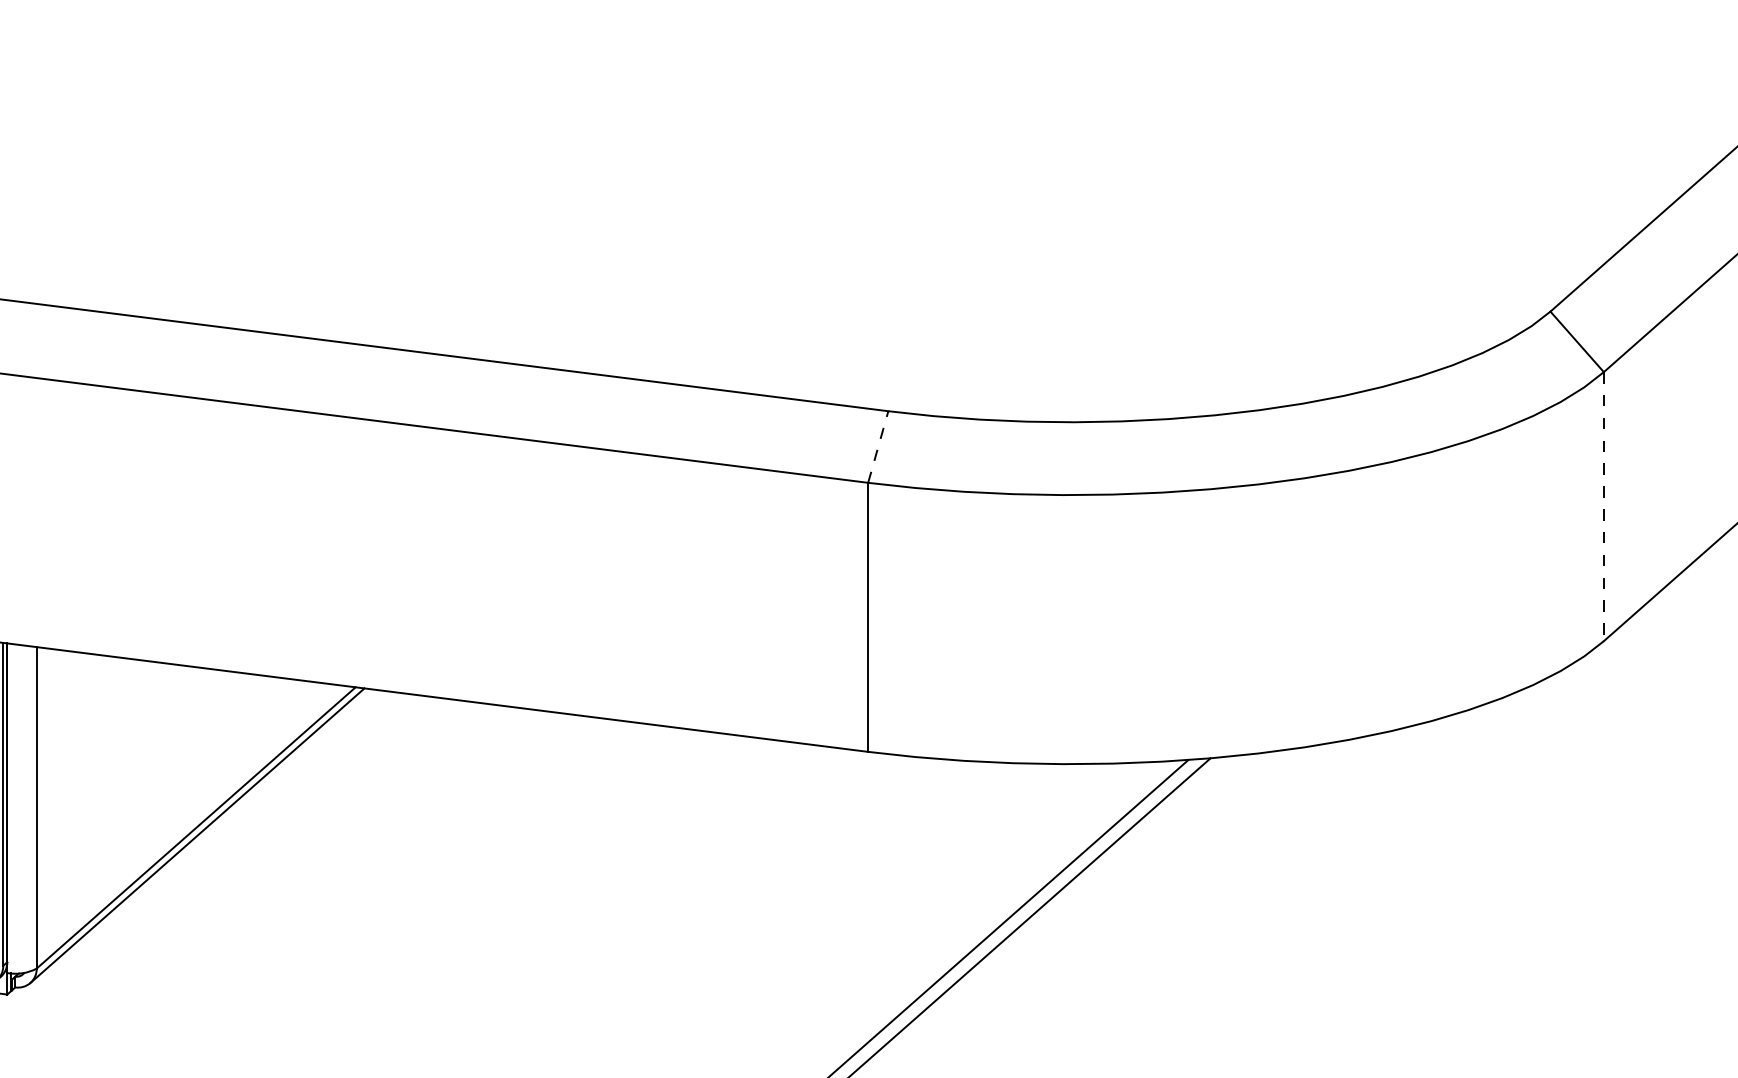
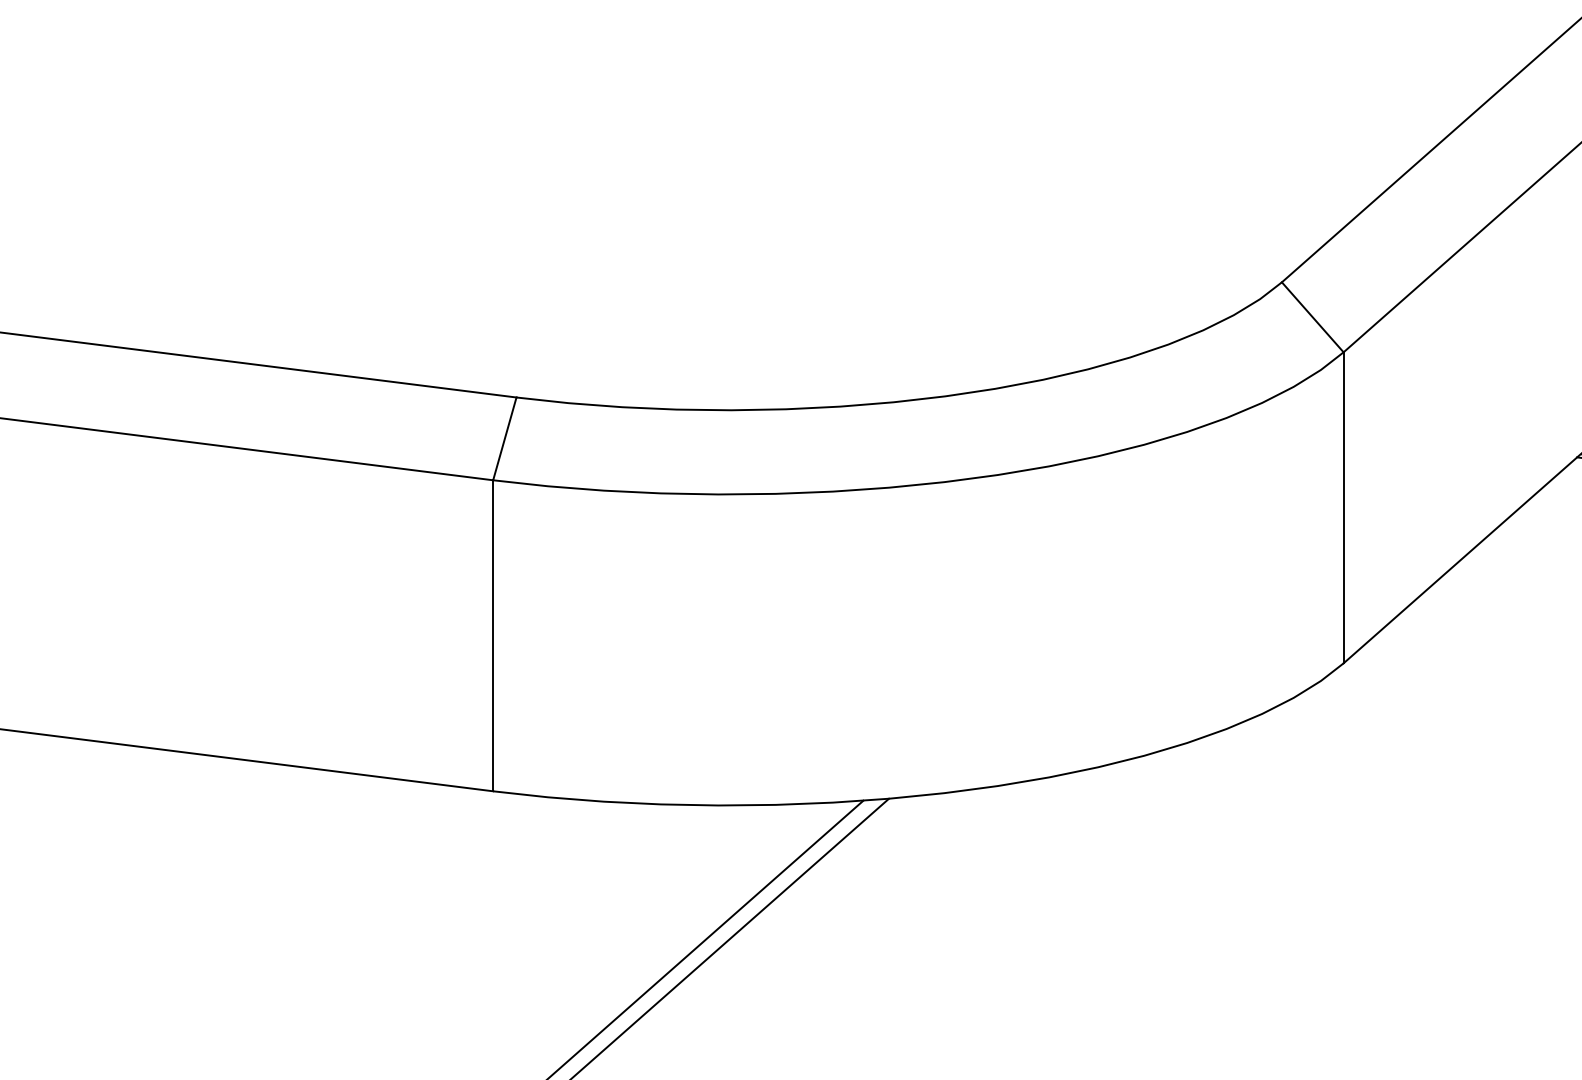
line: (878, 446) -> (505, 438), dashed -> solid
line: (1603, 506) -> (1343, 507), dashed -> solid

